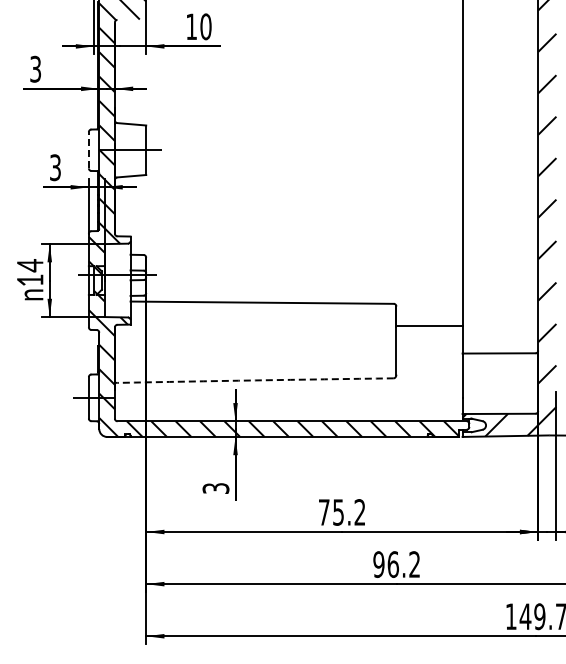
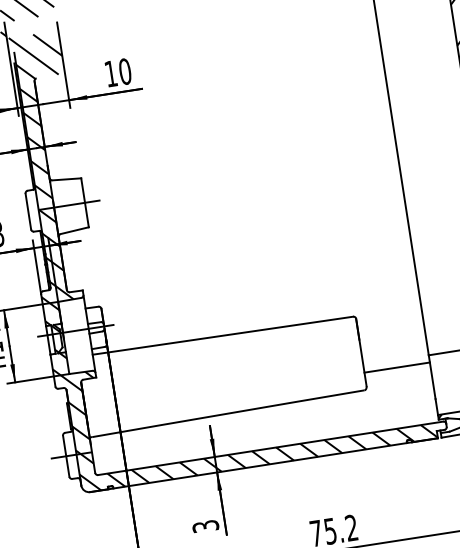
line: (88, 149) -> (27, 210), dashed -> solid
line: (429, 325) -> (397, 367), moved
arc: (255, 380) -> (228, 413), dashed -> solid

